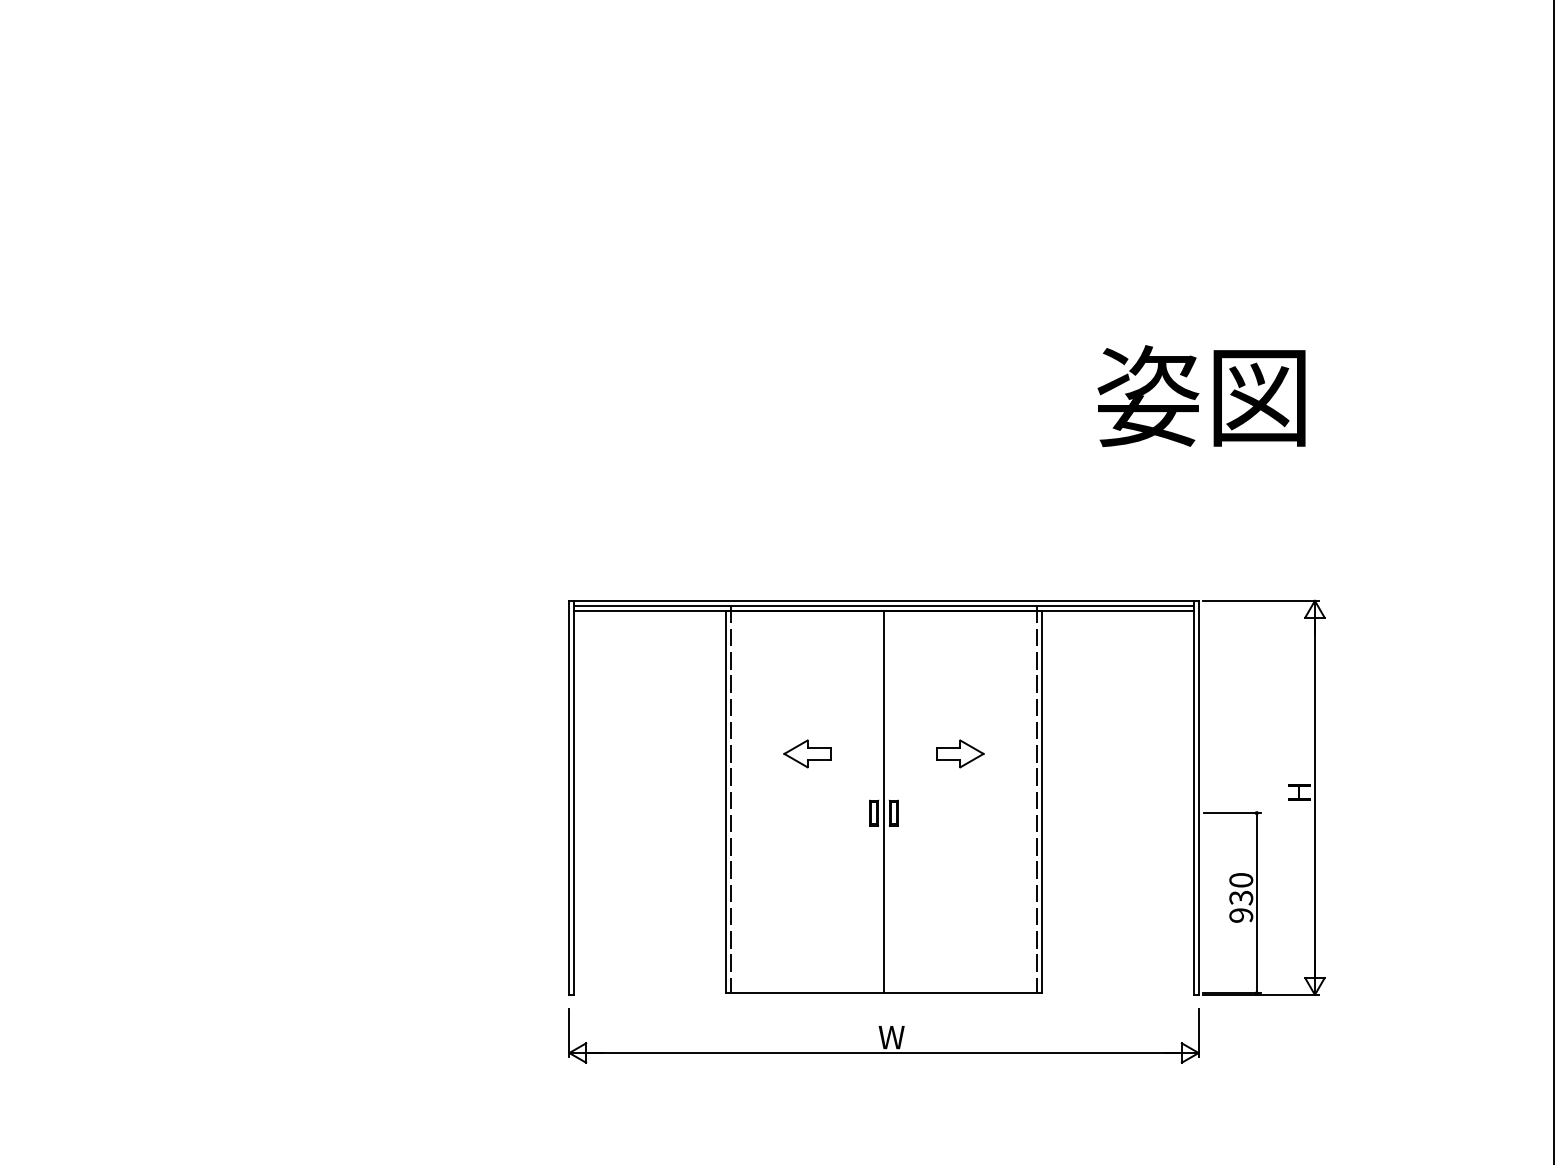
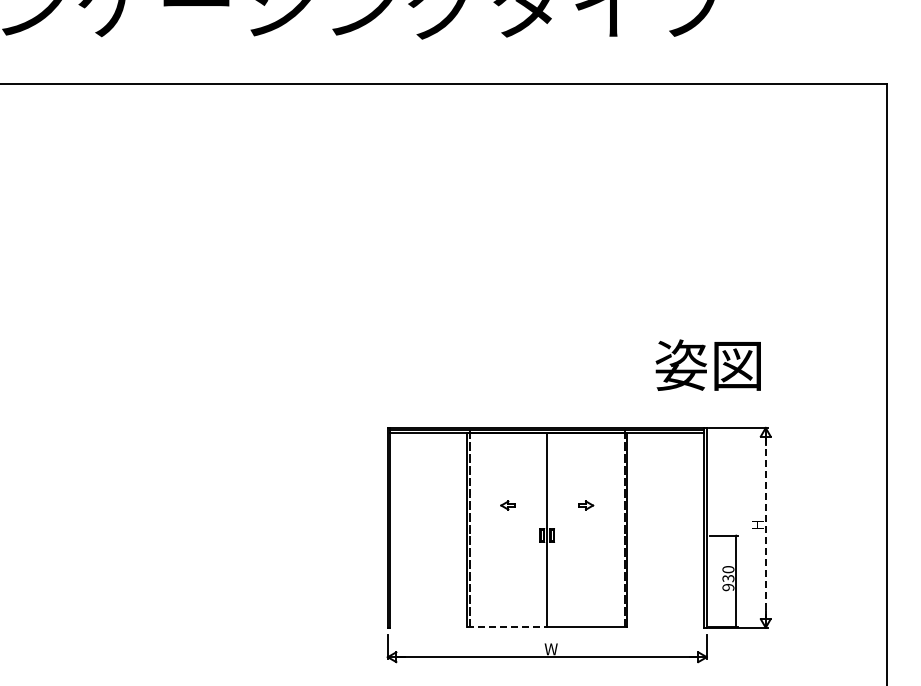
text: (1199, 394) -> (707, 364), moved
part: (805, 753) -> (507, 505), size x0.6
part: (959, 753) -> (585, 505), size x0.6
line: (1314, 799) -> (765, 528), solid -> dashed
line: (805, 992) -> (507, 626), solid -> dashed

